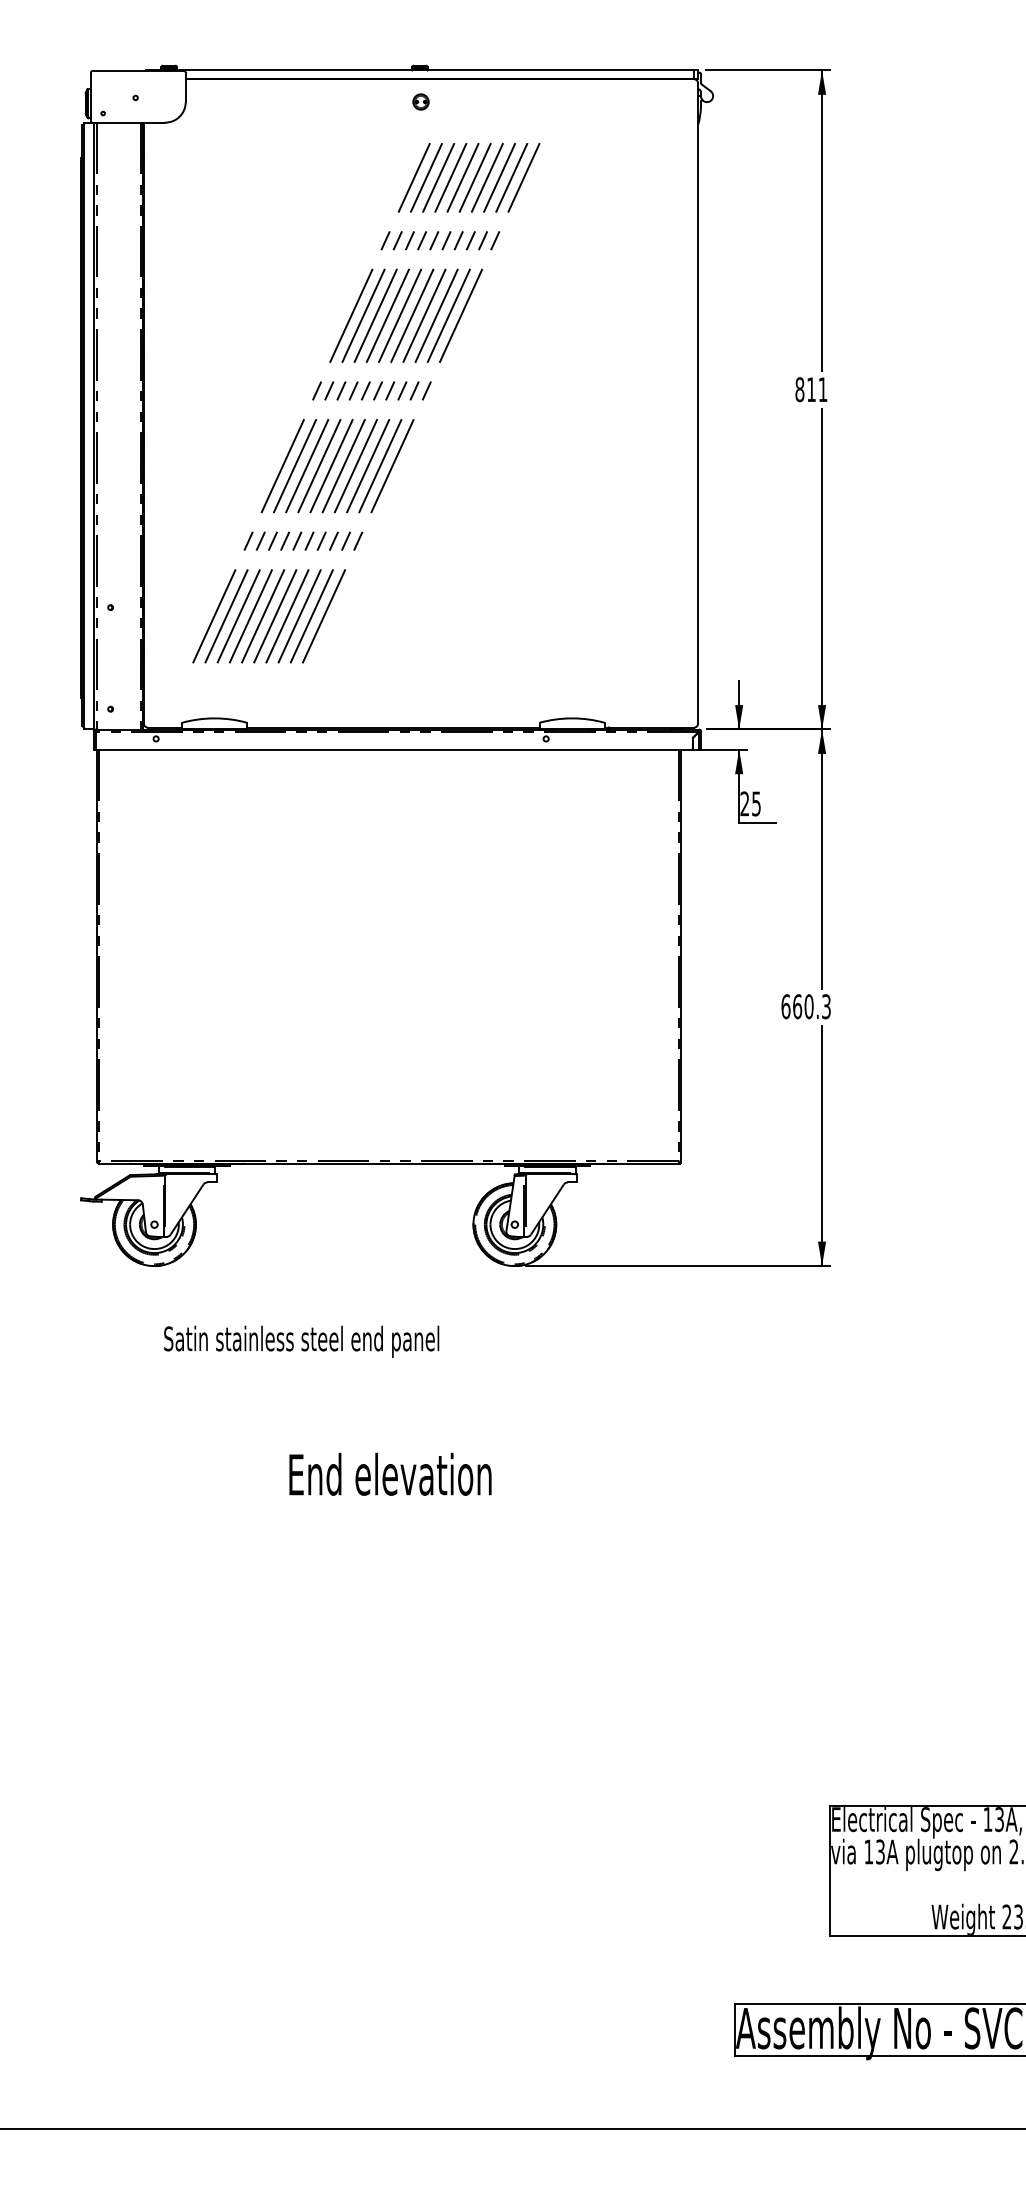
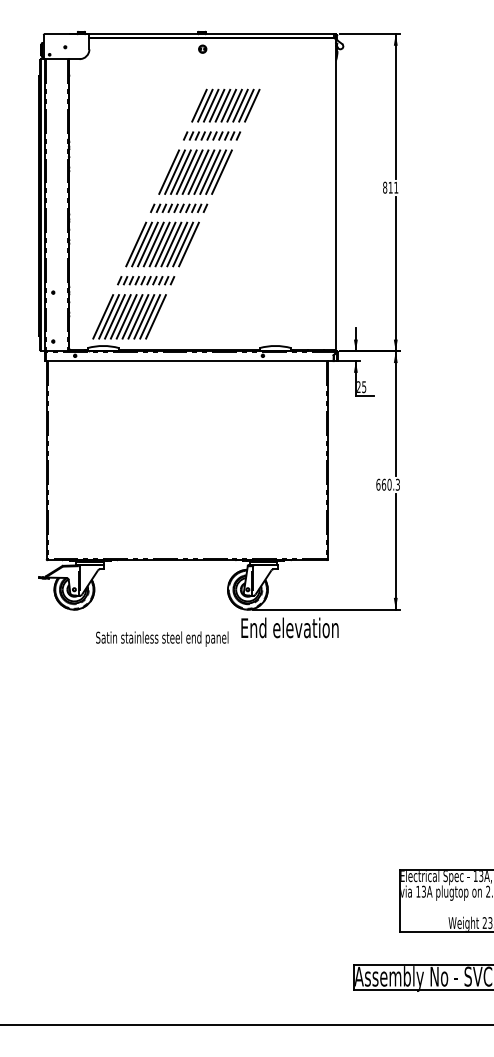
part: (366, 401) -> (176, 213), moved
text: (302, 1340) -> (162, 638), moved
text: (389, 1473) -> (289, 627), moved

